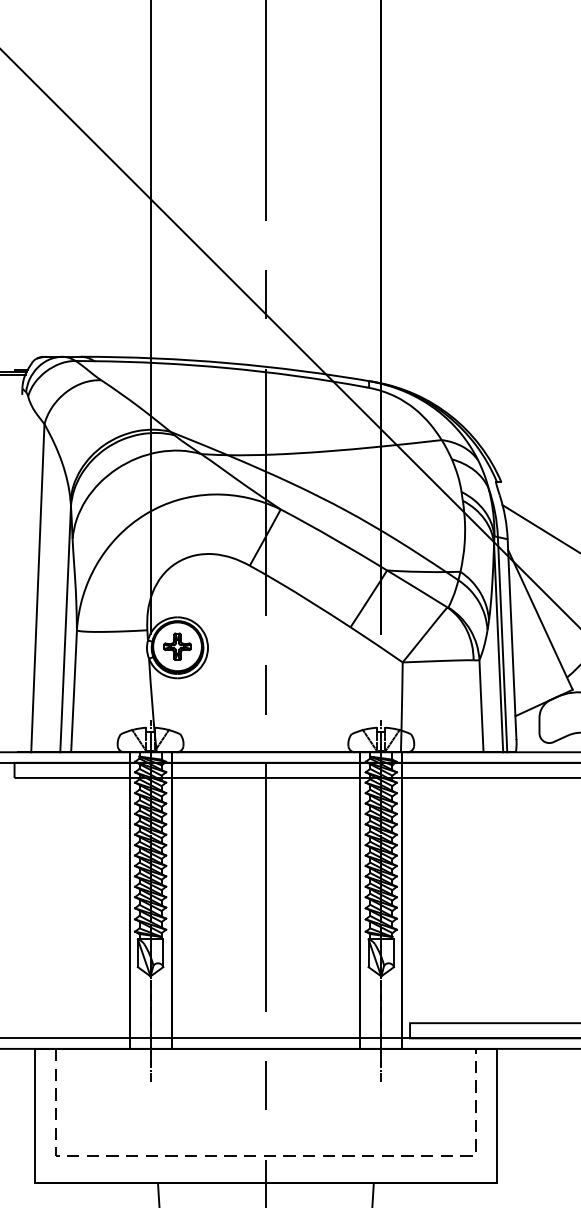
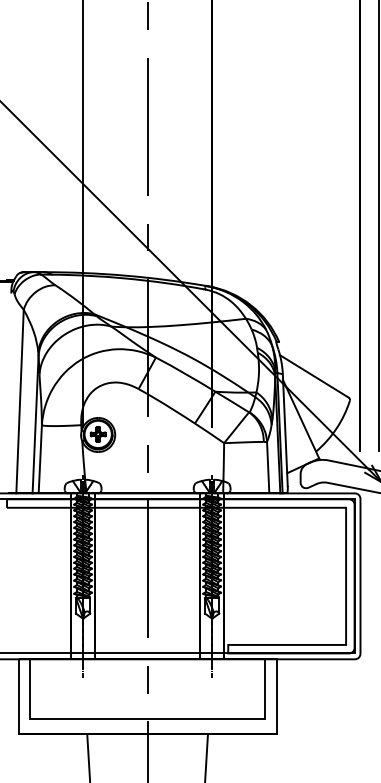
line: (267, 1156) -> (148, 719), dashed -> solid

